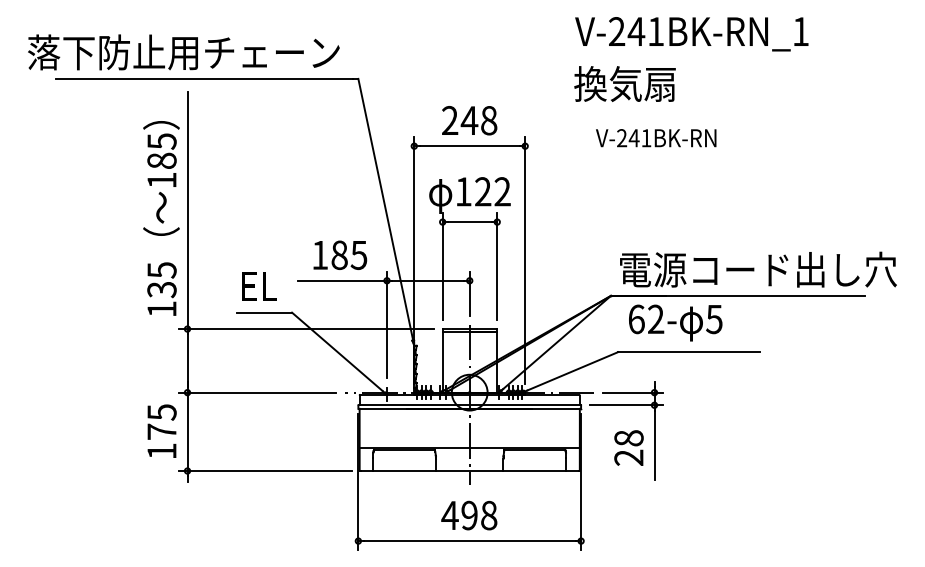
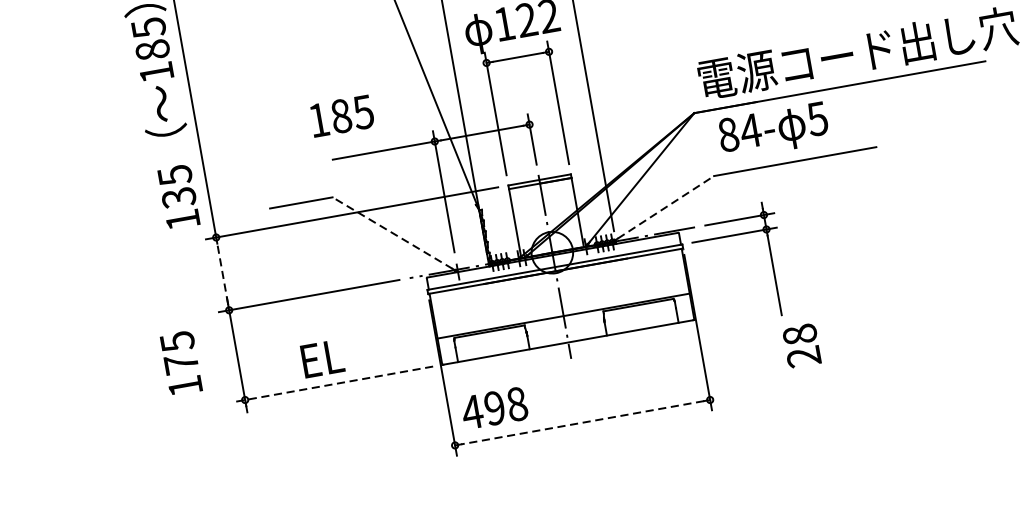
text: (340, 254) -> (342, 115), moved
text: (259, 286) -> (322, 358), moved
text: (646, 319) -> (739, 132), 62- -> 84-
line: (337, 351) -> (392, 232), solid -> dashed
line: (187, 360) -> (222, 273), solid -> dashed
line: (573, 371) -> (666, 207), solid -> dashed
text: (161, 430) -> (180, 362), moved
text: (628, 447) -> (801, 345), moved
line: (265, 471) -> (334, 384), solid -> dashed
text: (469, 515) -> (494, 408), moved
line: (469, 541) -> (582, 423), solid -> dashed

